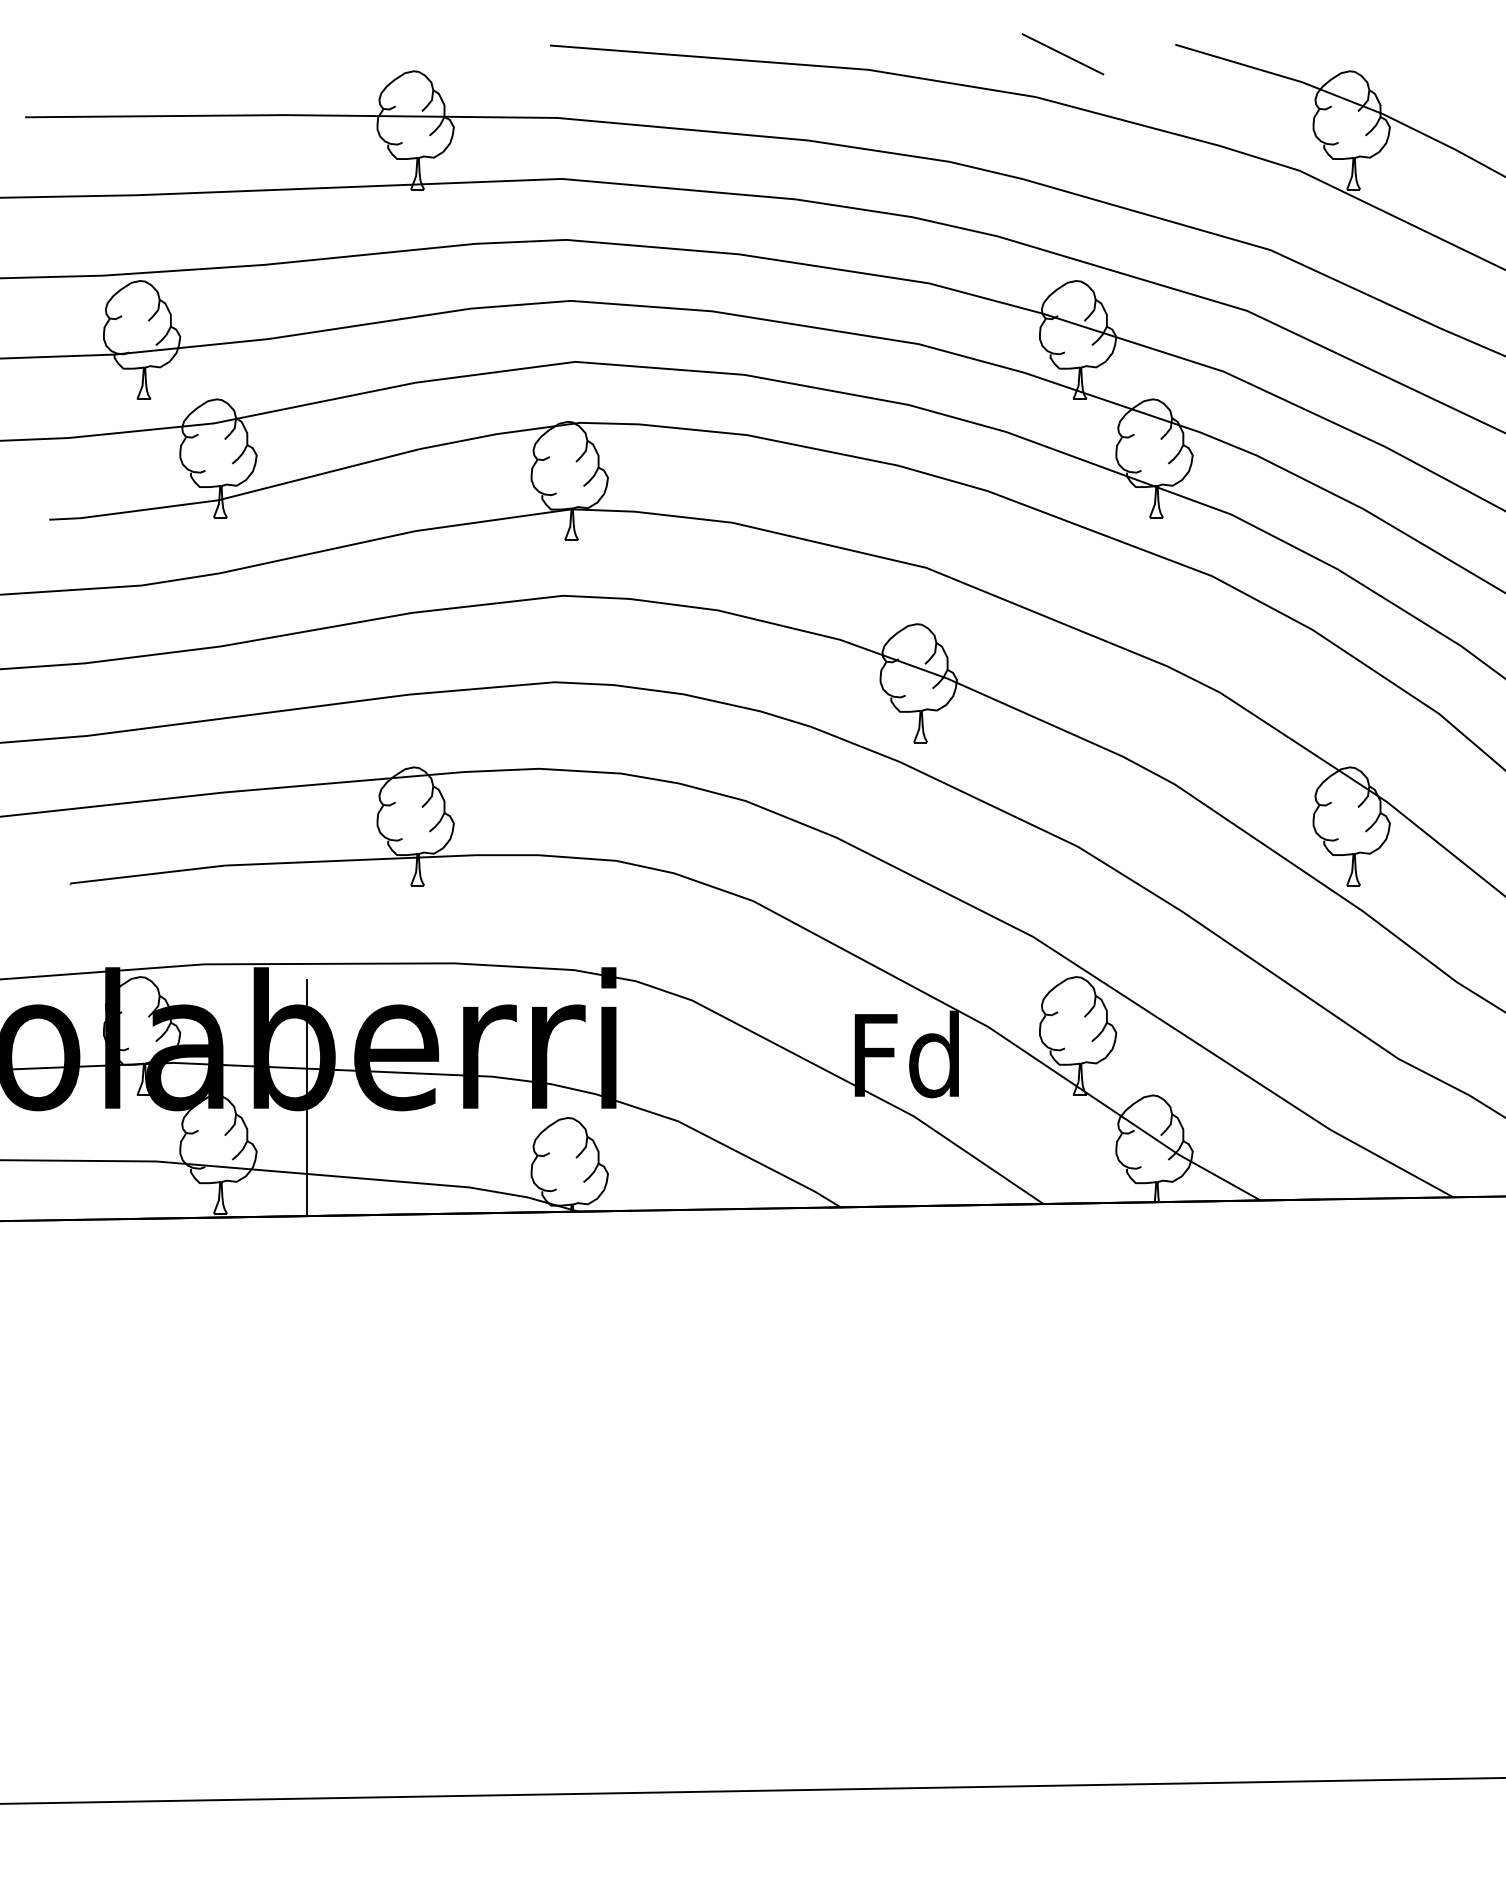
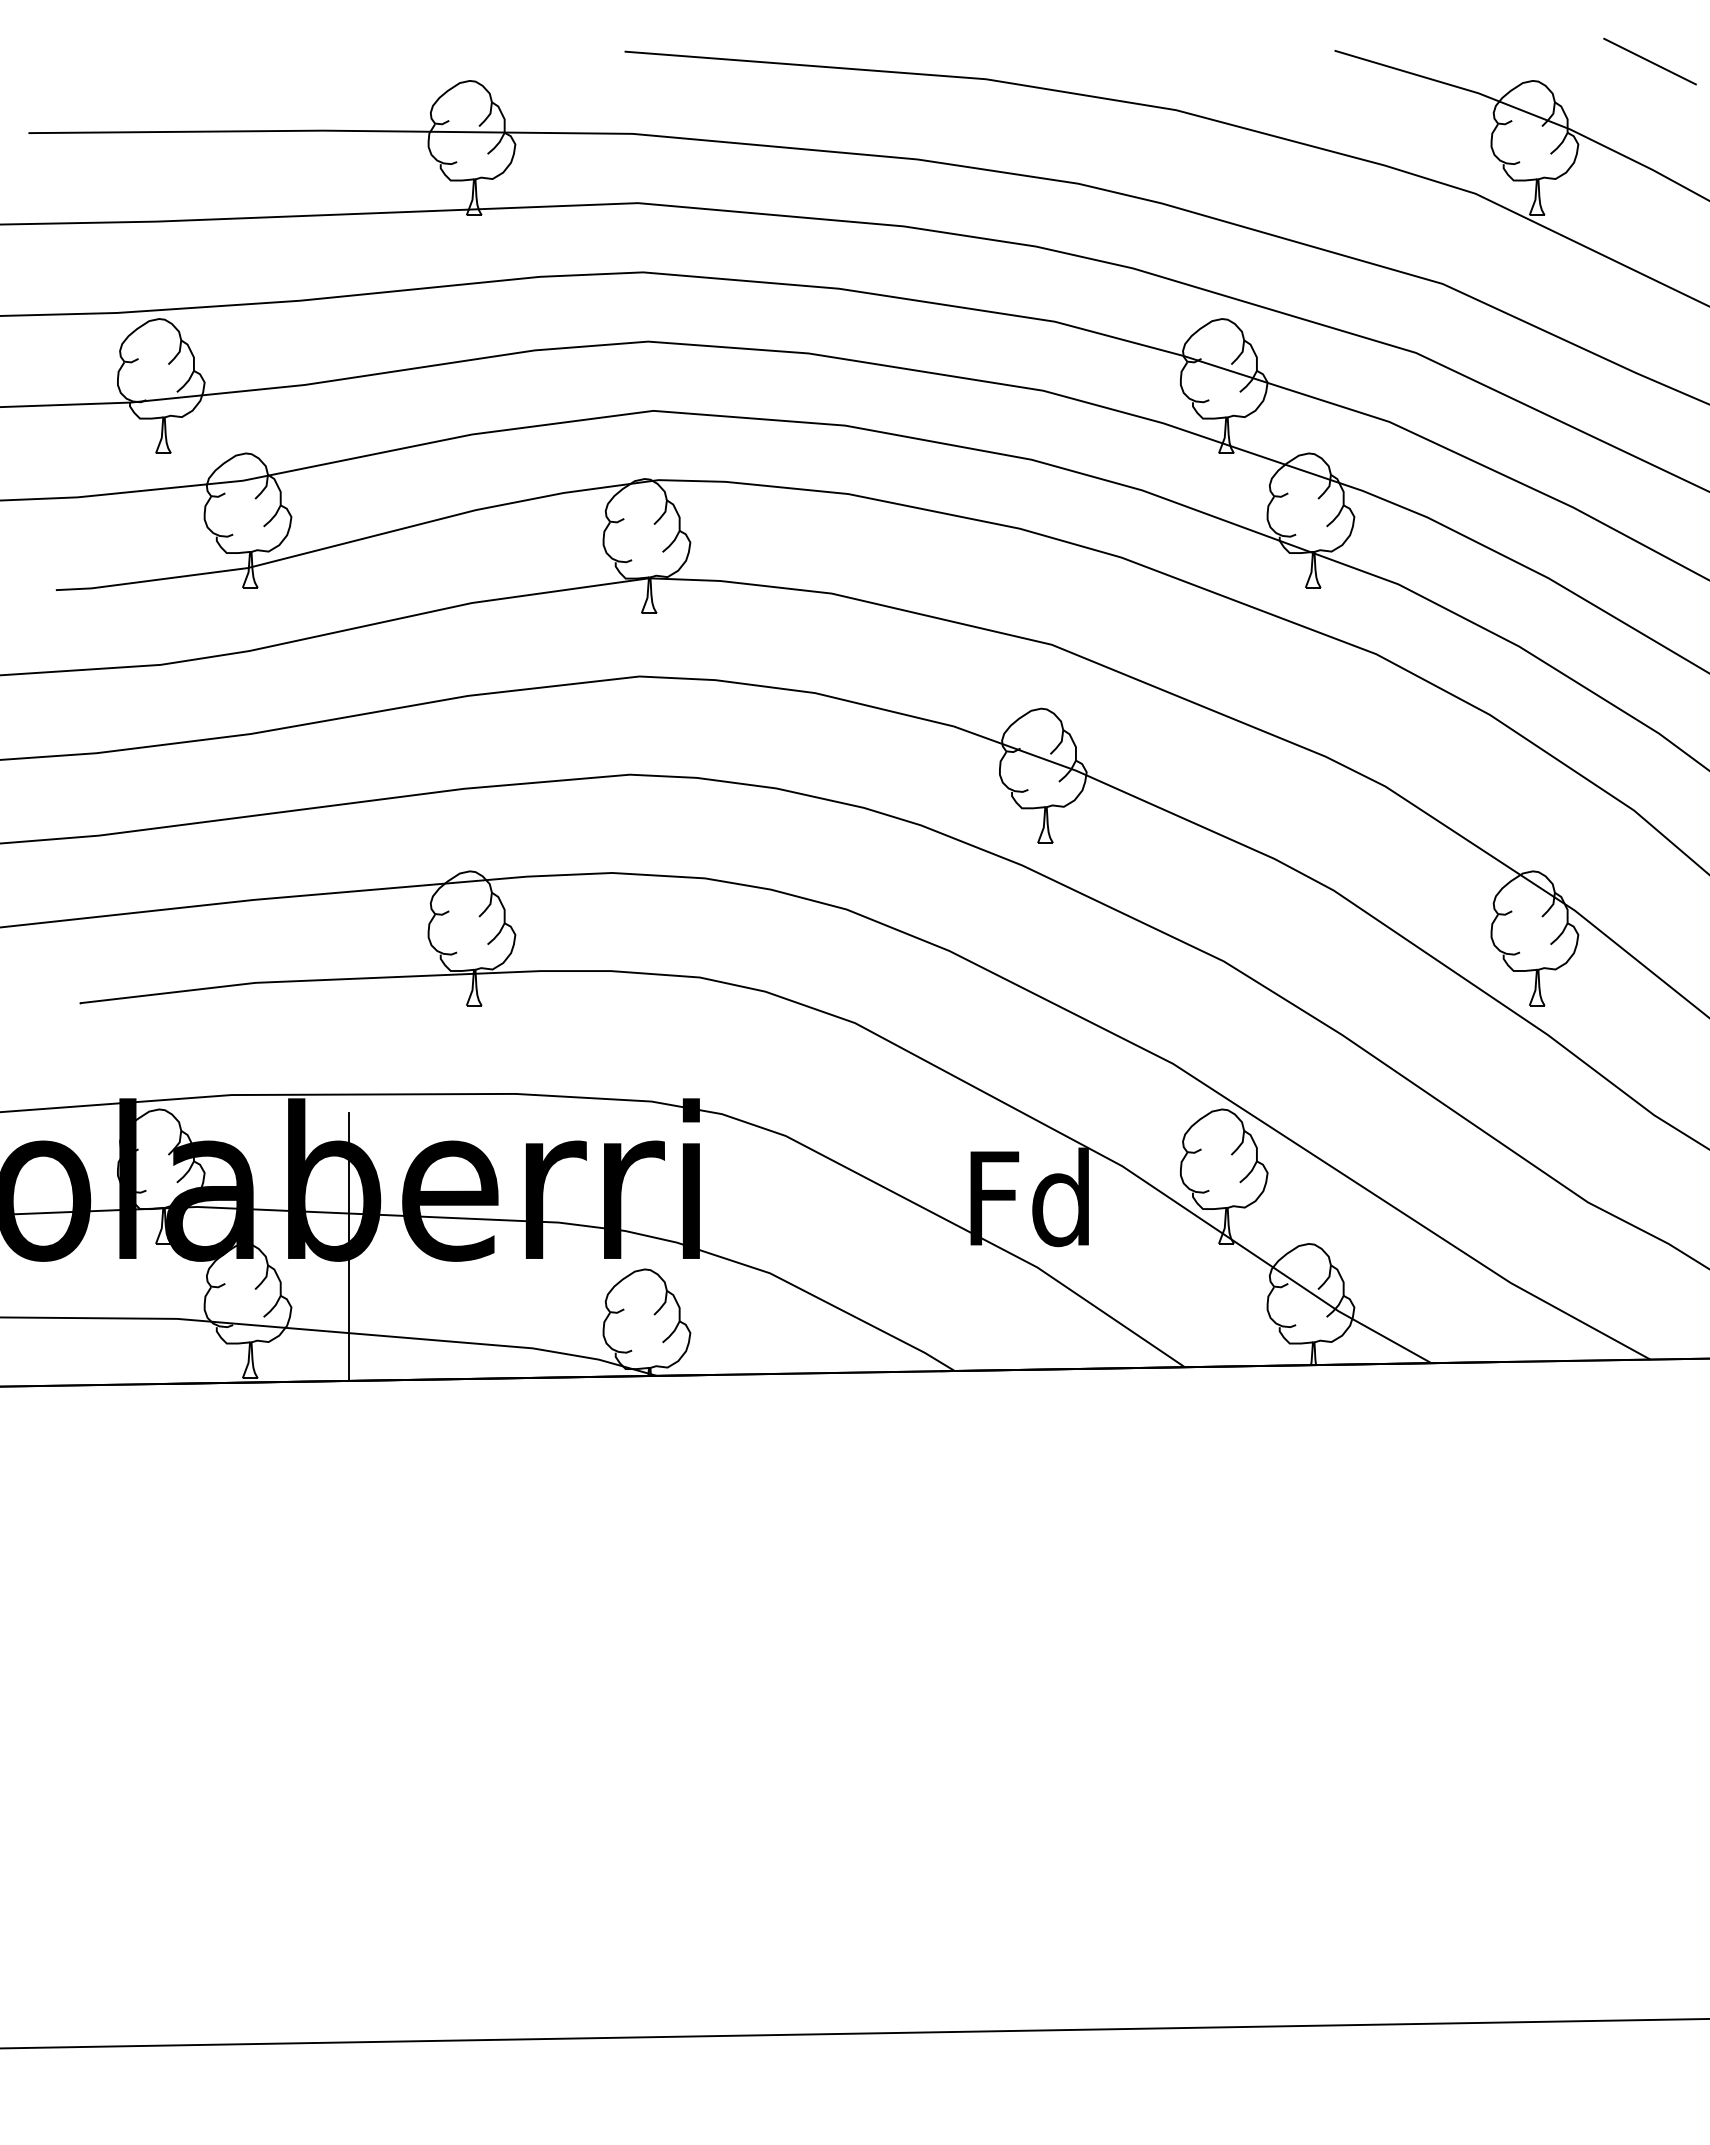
line: (1062, 54) -> (1649, 61), moved

